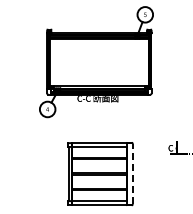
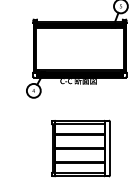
line: (132, 173) -> (109, 148), dashed -> solid

